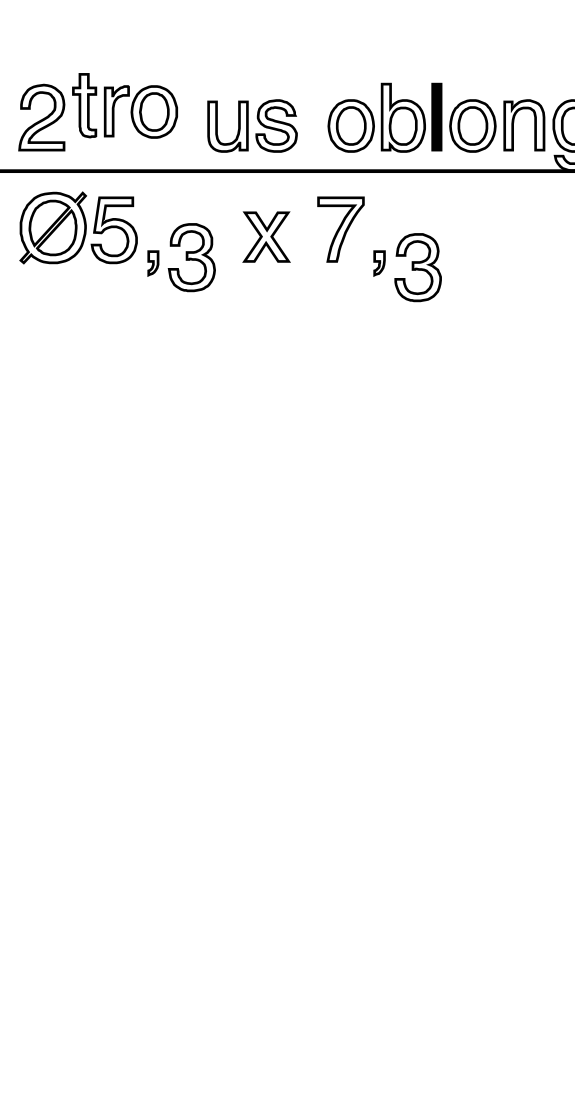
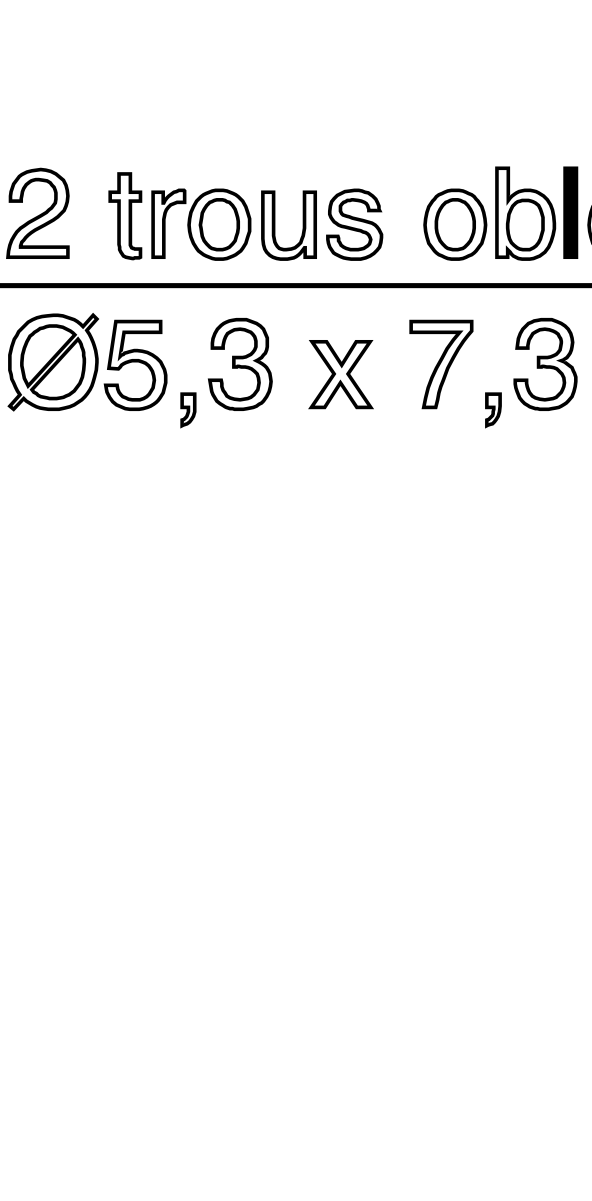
part: (131, 105) -> (188, 215), moved
part: (191, 257) -> (239, 364), moved
part: (417, 267) -> (544, 364), moved

